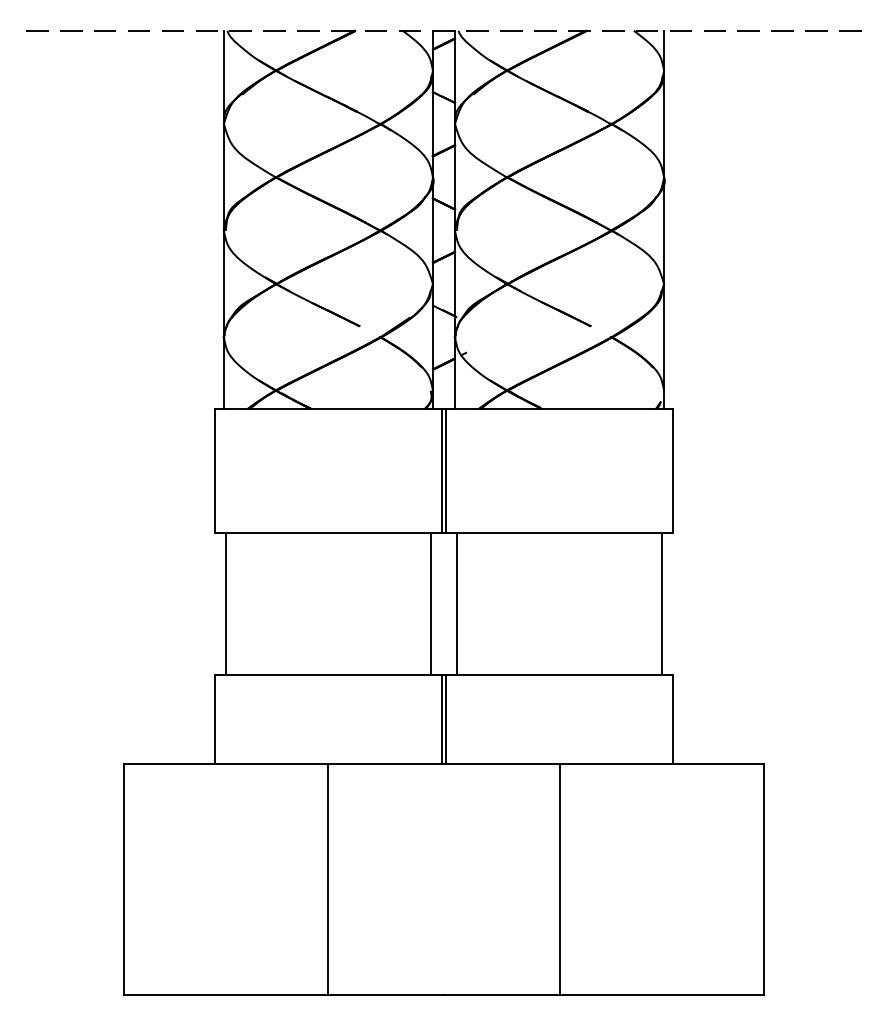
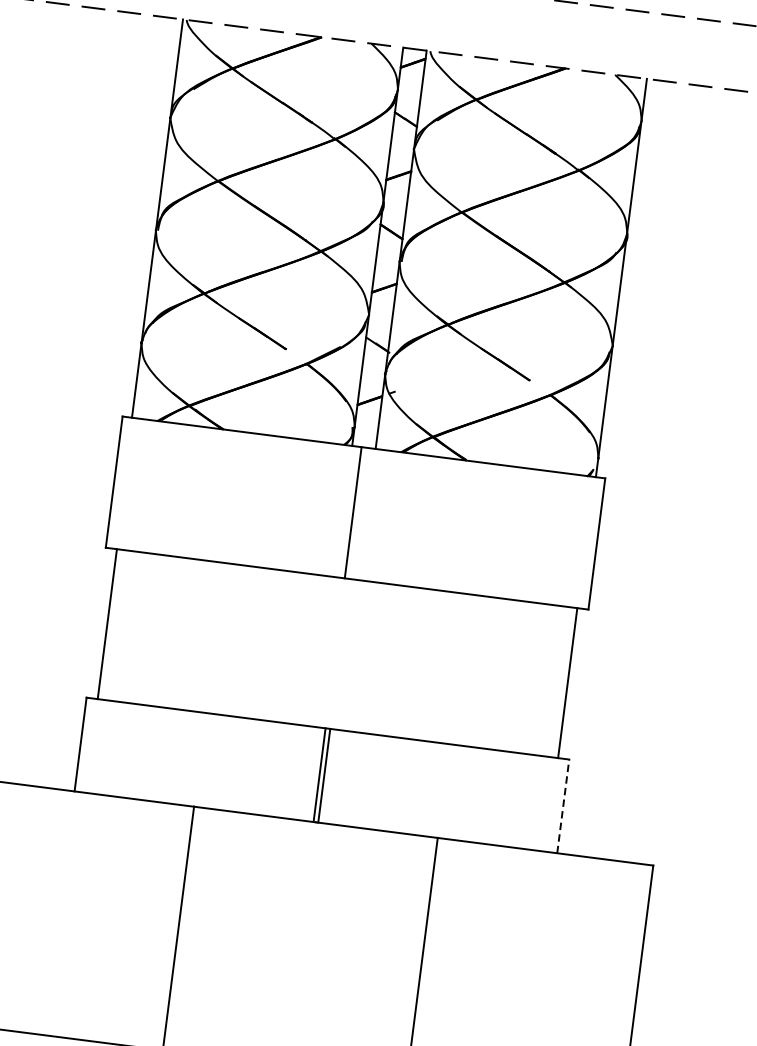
line: (446, 470) -> (358, 513), removed
line: (431, 603) -> (324, 651), removed
line: (456, 603) -> (350, 654), removed
line: (672, 719) -> (562, 806), solid -> dashed

